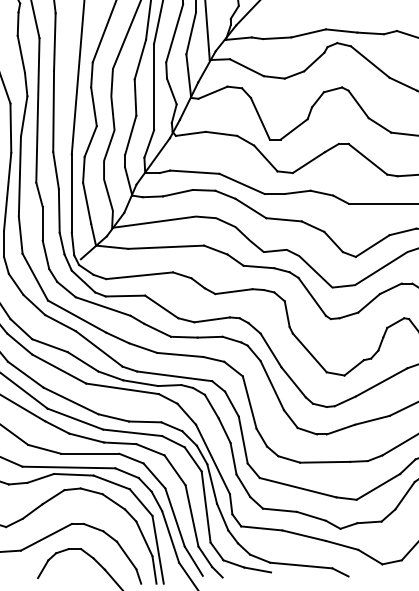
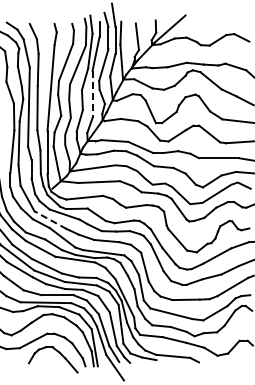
line: (153, 87) -> (92, 94), solid -> dashed
line: (77, 315) -> (50, 219), solid -> dashed

